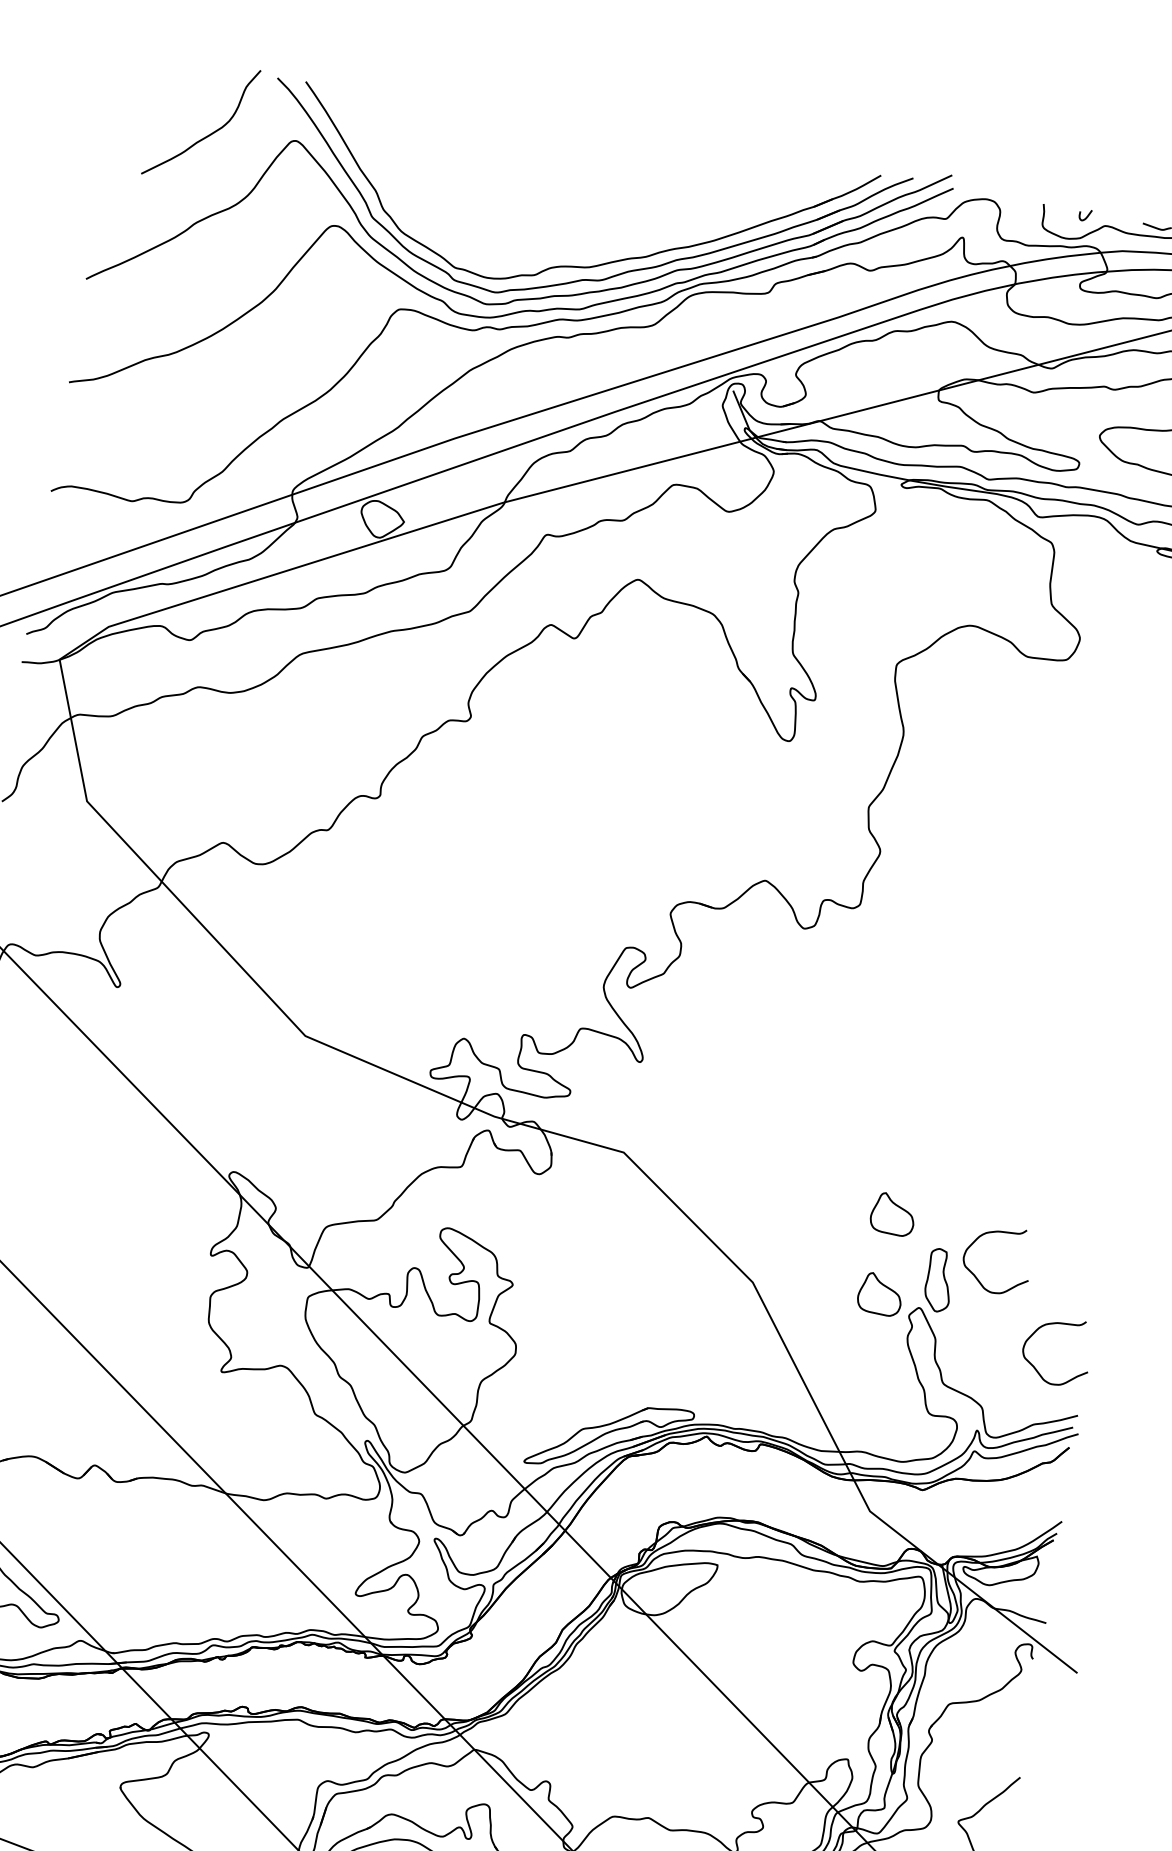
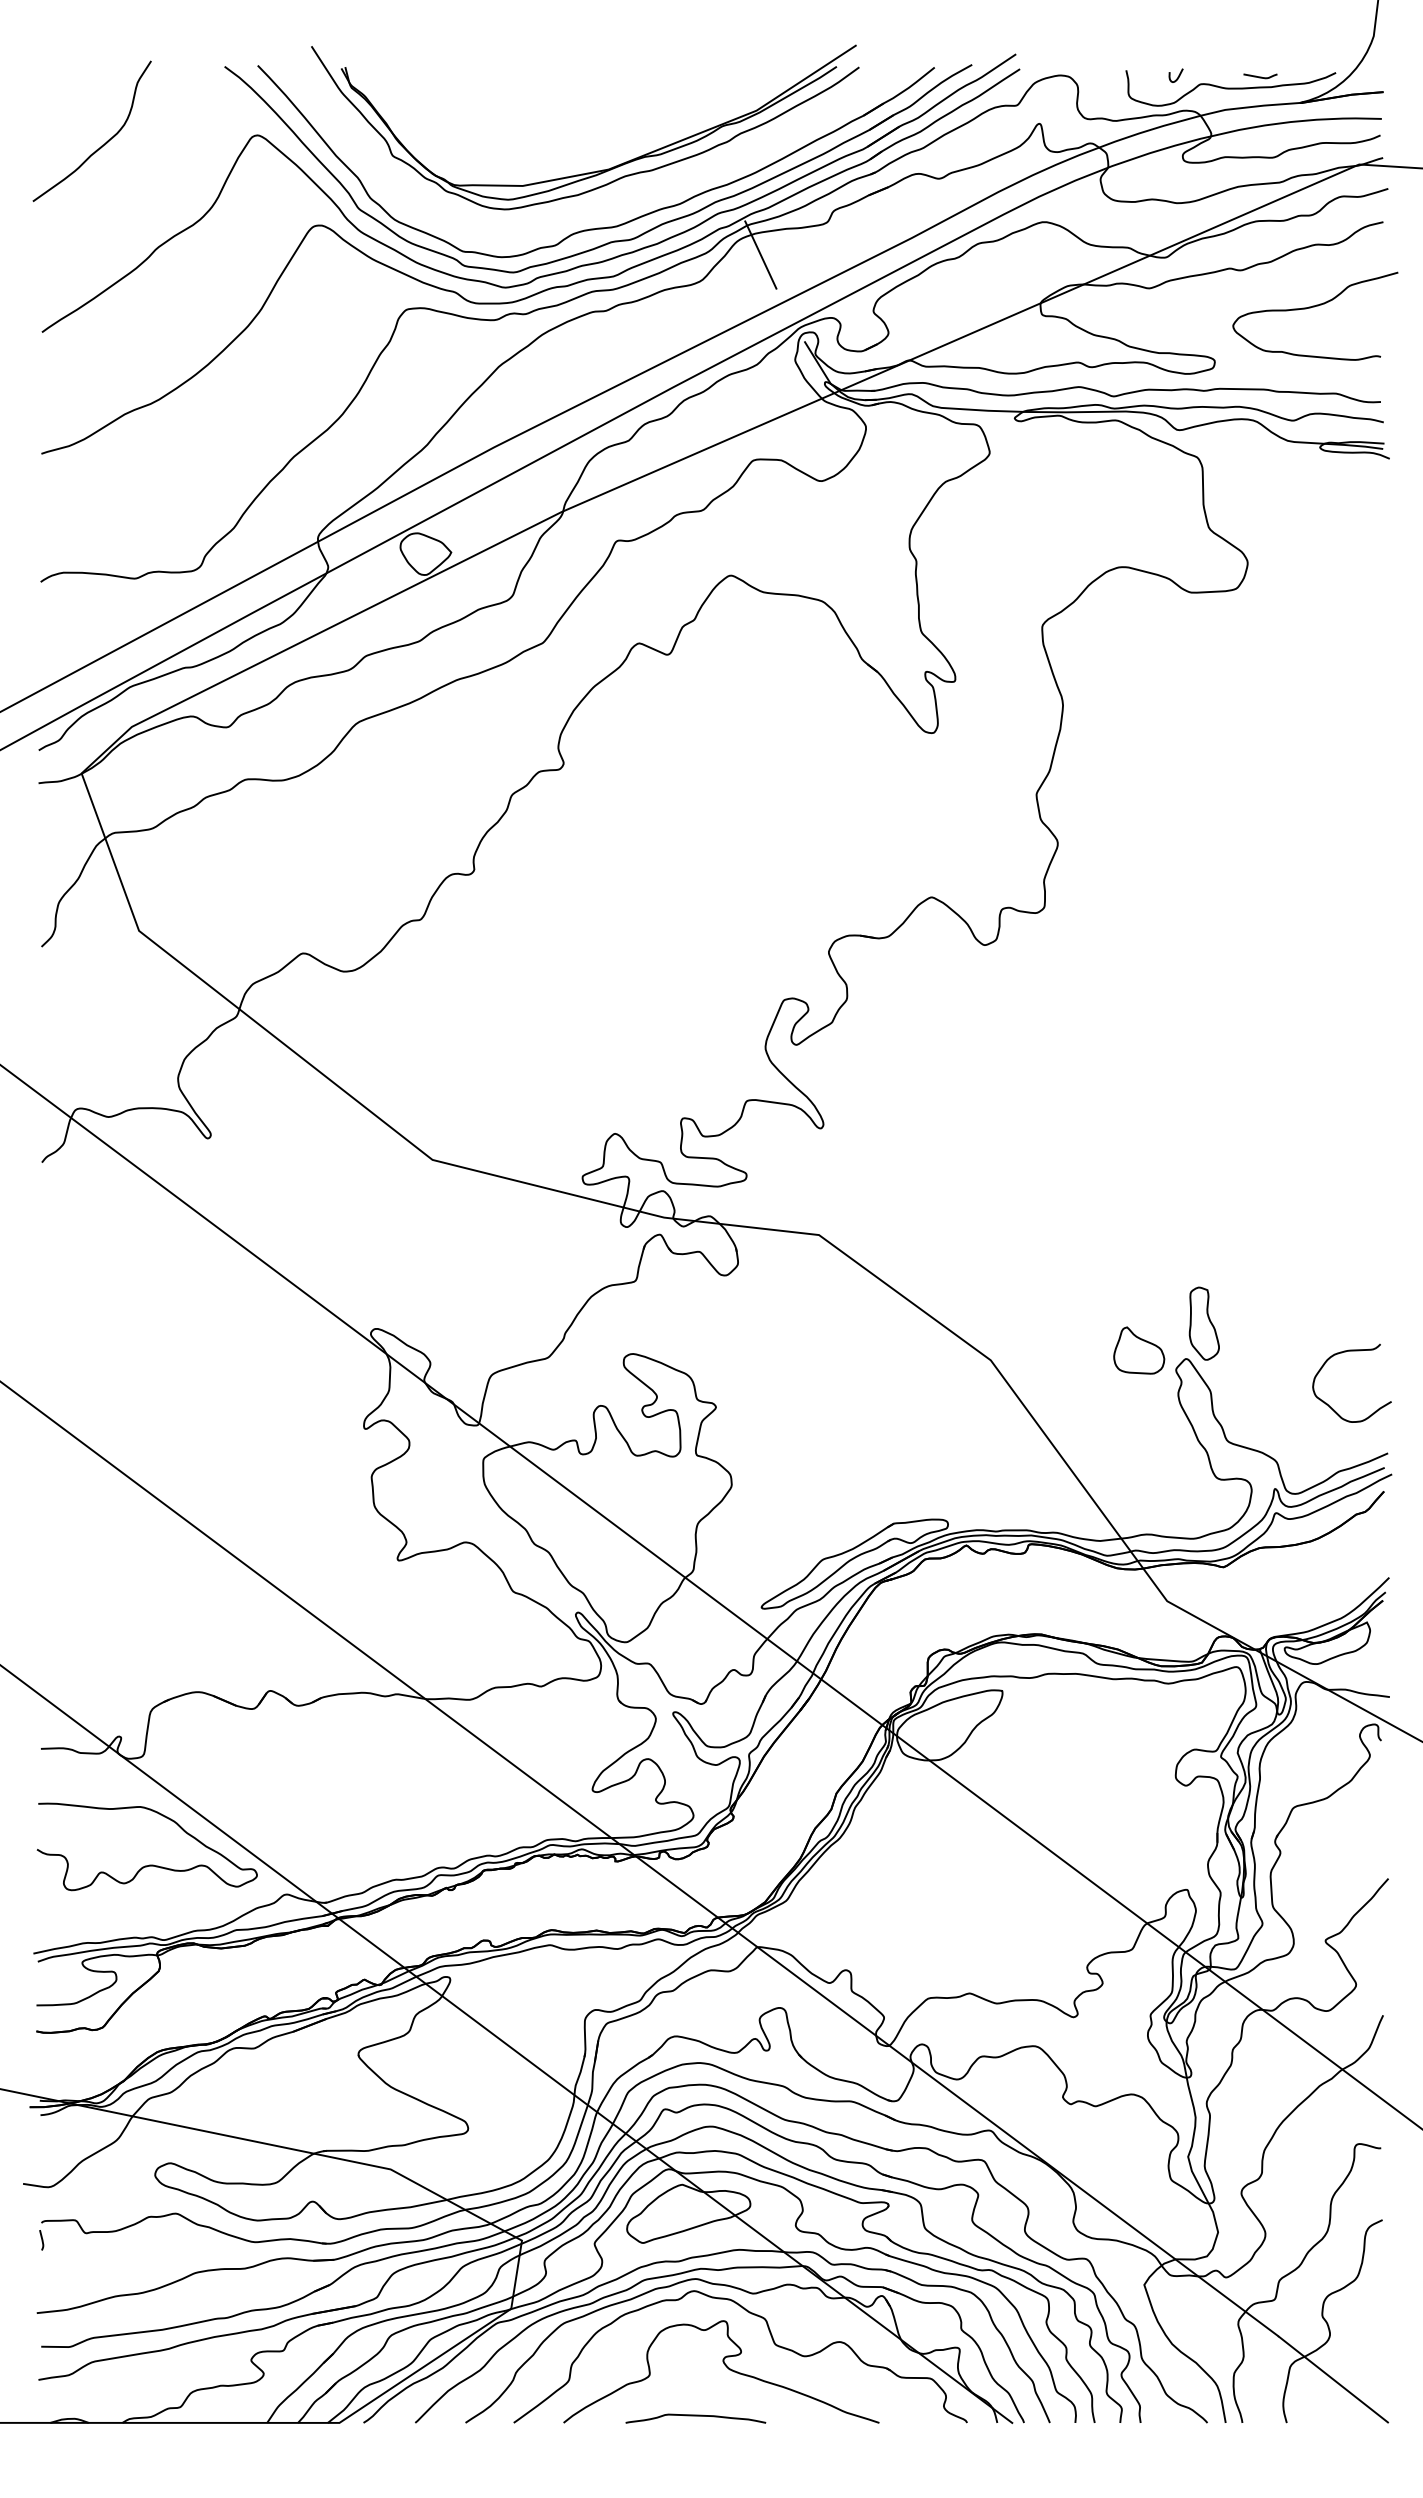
curve: (207, 135) -> (101, 145), moved
part: (575, 217) -> (591, 171), added
line: (707, 310) -> (760, 254), added
part: (893, 1214) -> (1139, 1256), removed
curve: (993, 1233) -> (1257, 1259), removed

